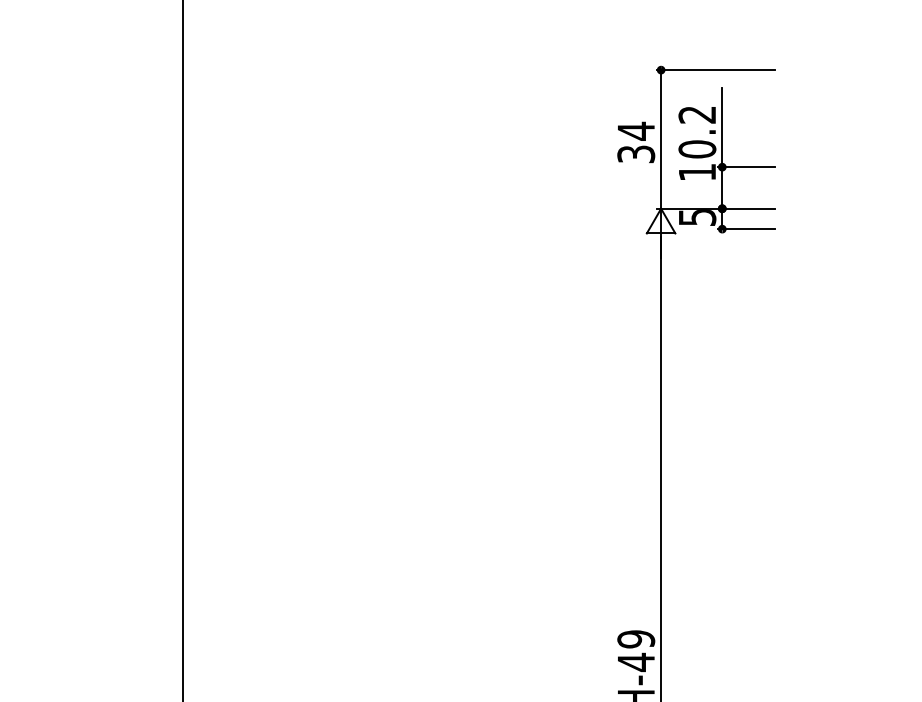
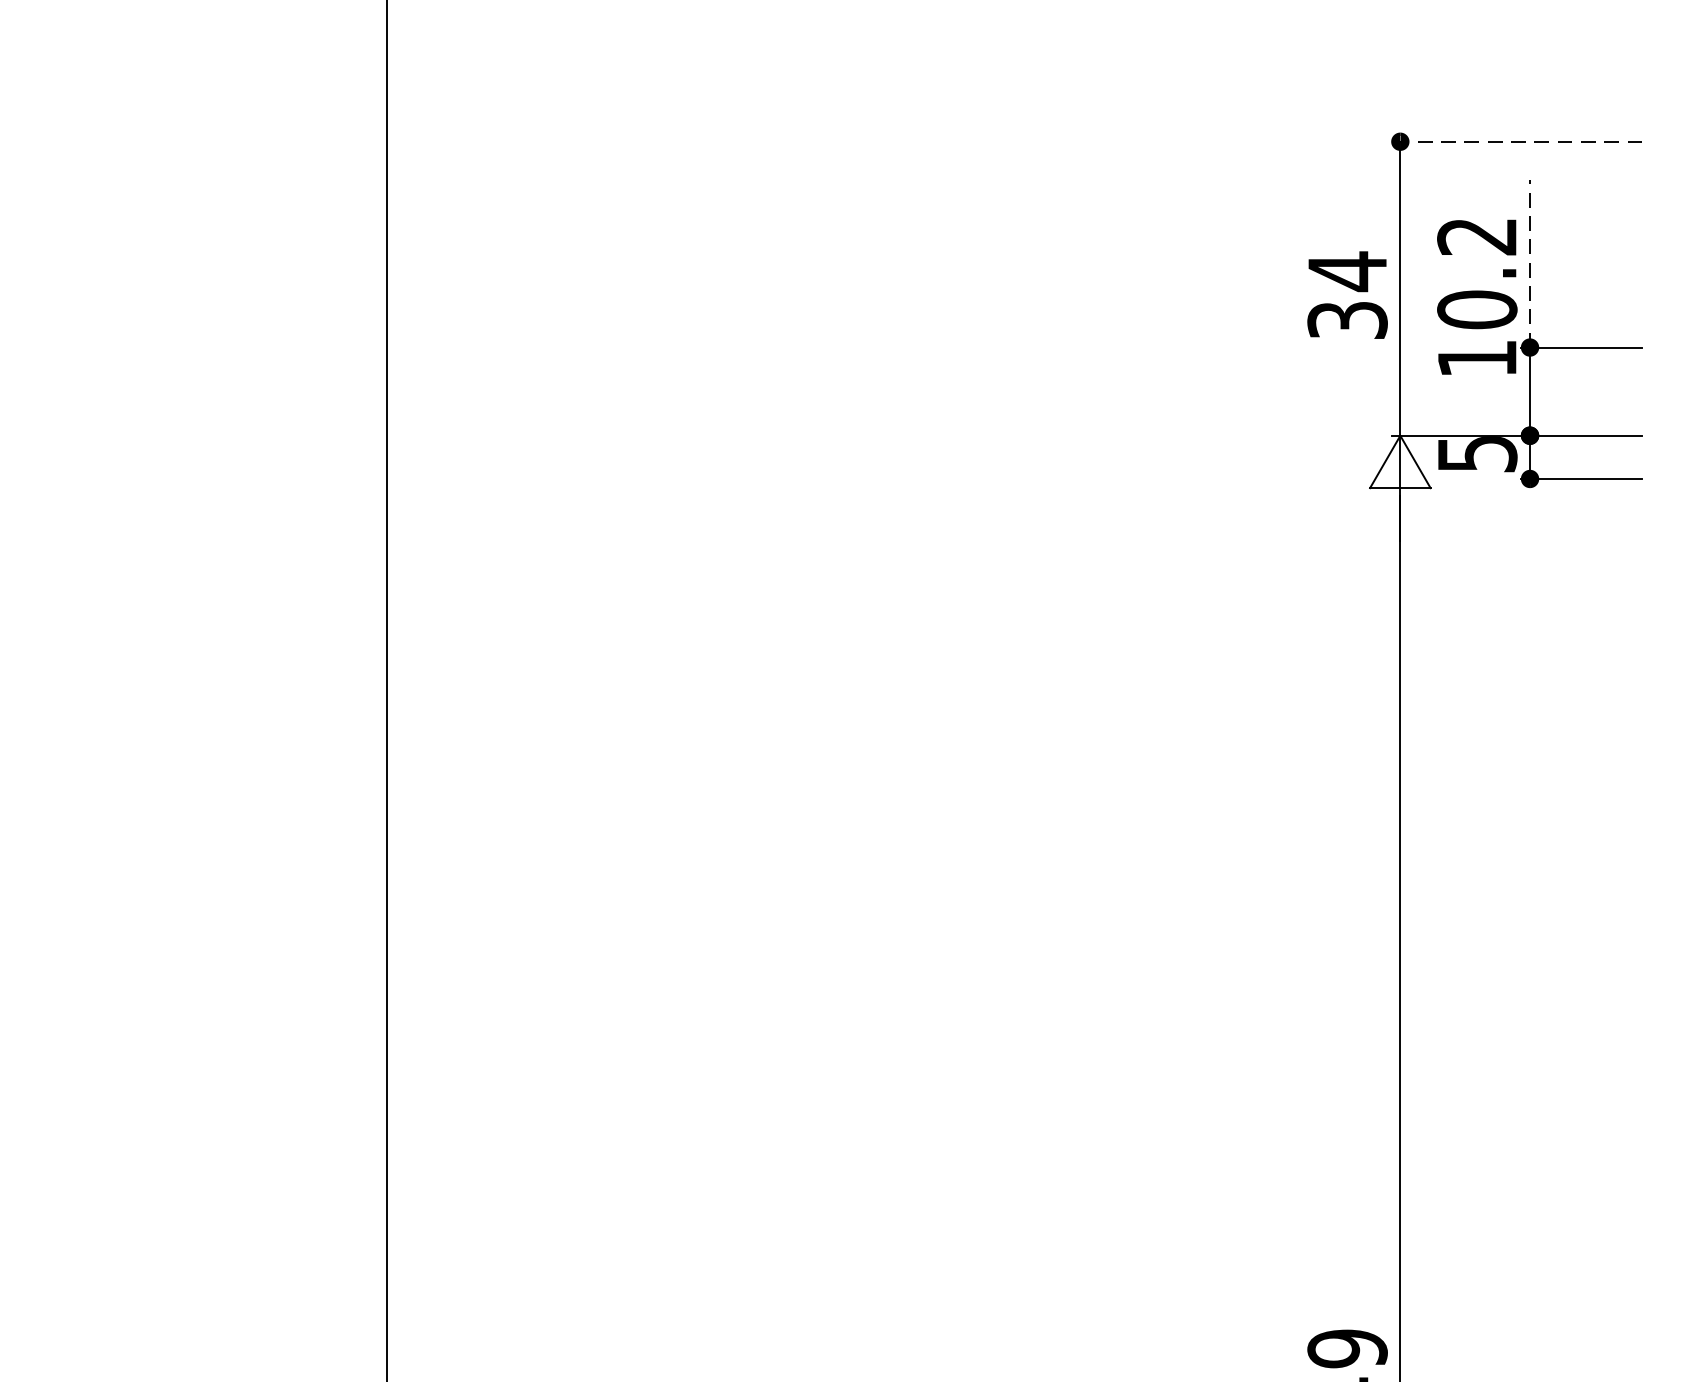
line: (715, 70) -> (1515, 142), solid -> dashed
line: (722, 127) -> (1530, 263), solid -> dashed

